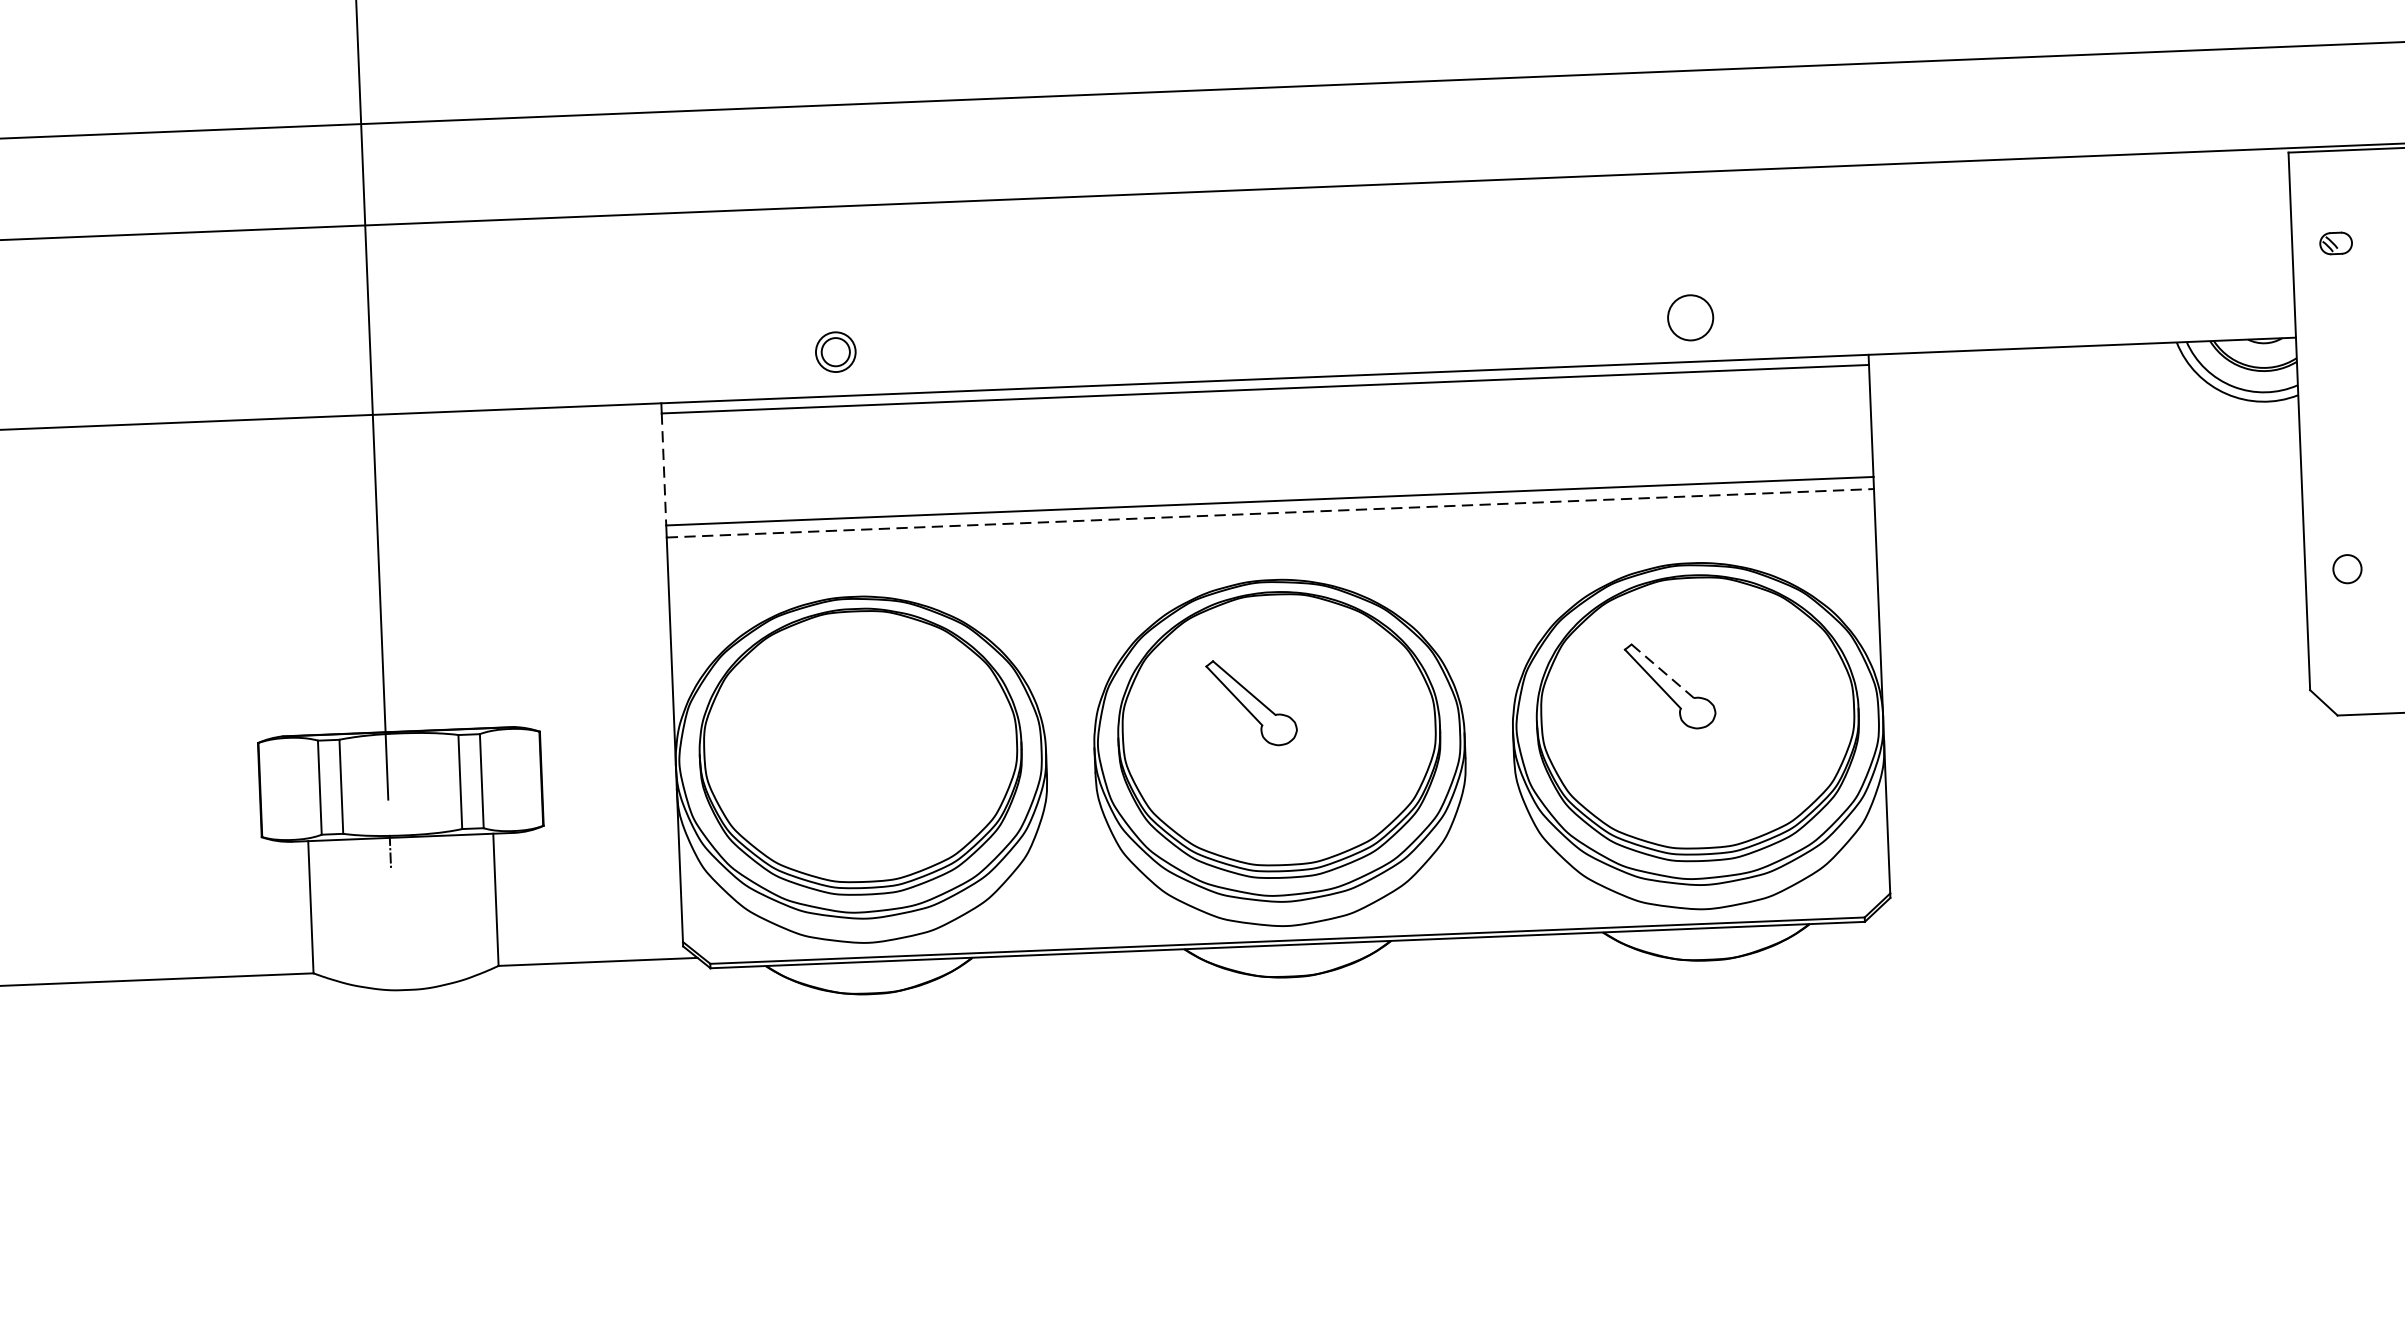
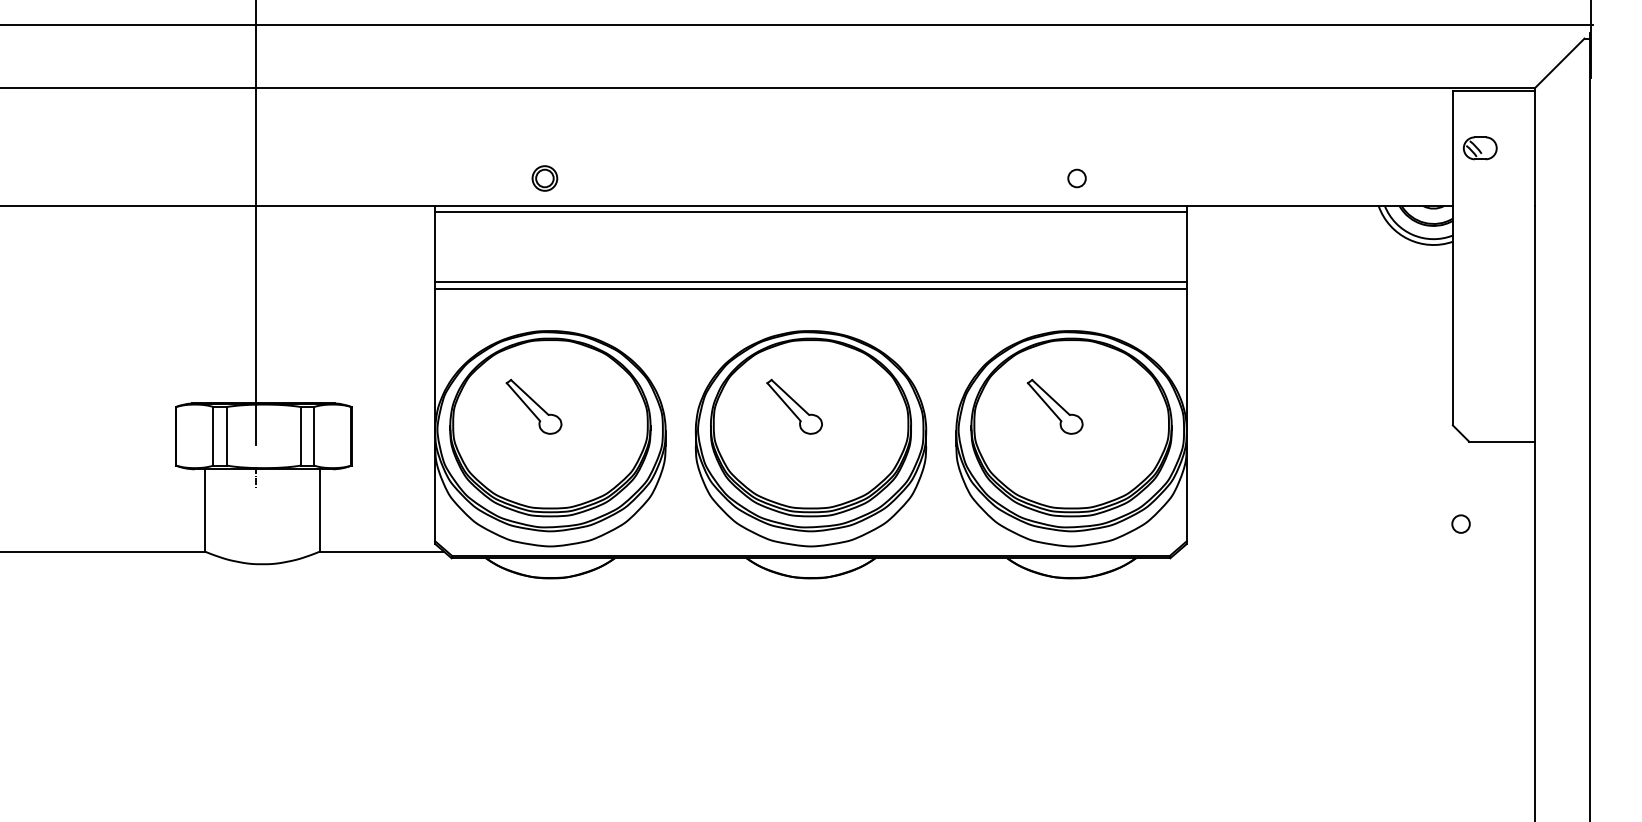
part: (2335, 243) -> (1479, 148), size x1.67
circle: (1689, 317) -> (1076, 178), size x0.62
line: (664, 470) -> (435, 247), dashed -> solid
line: (1271, 513) -> (811, 289), dashed -> solid
circle: (2346, 568) -> (1460, 523), moved
line: (1662, 671) -> (1050, 397), dashed -> solid
part: (832, 719) -> (533, 406), added

